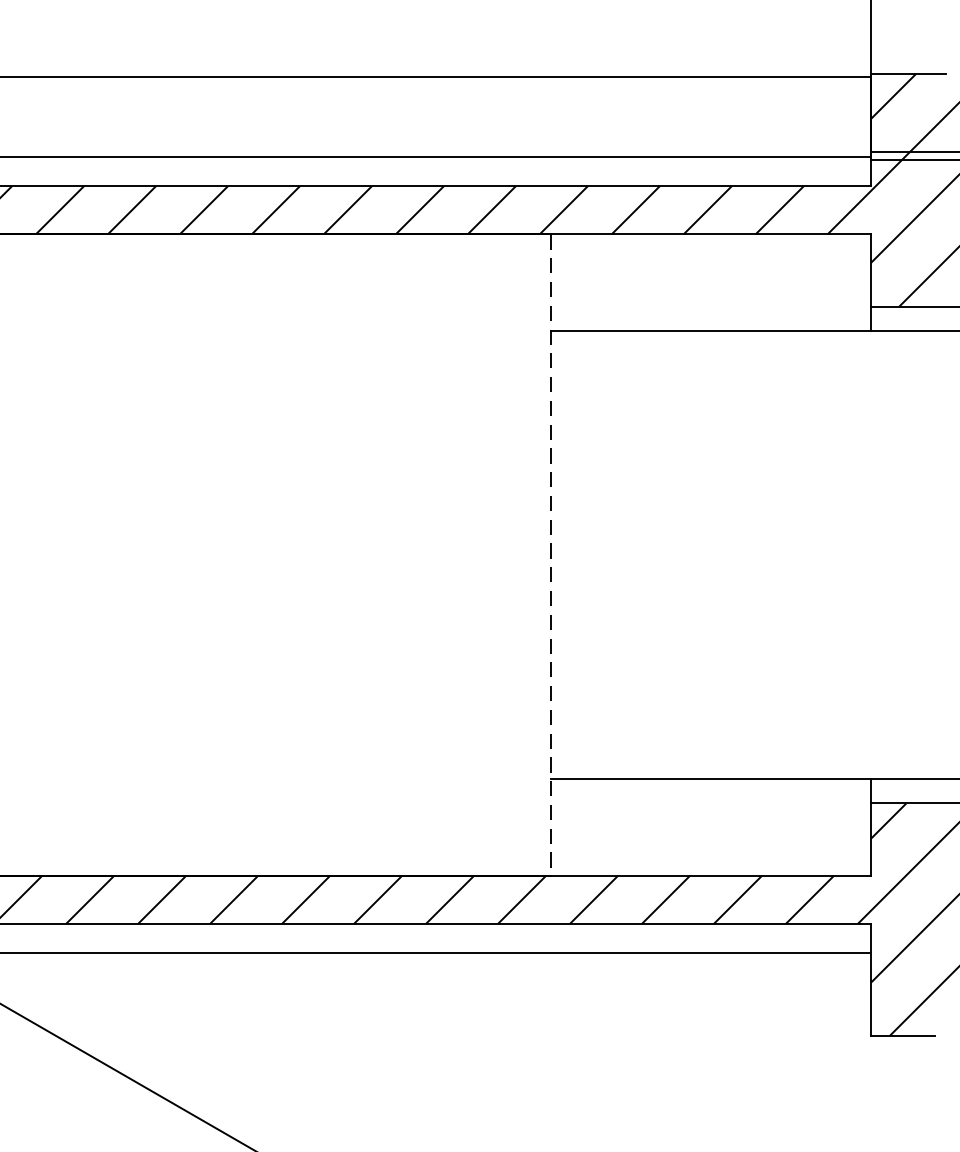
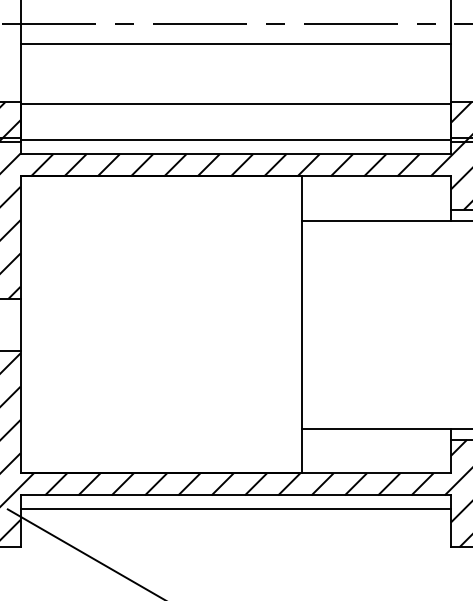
line: (550, 556) -> (302, 325), dashed -> solid

